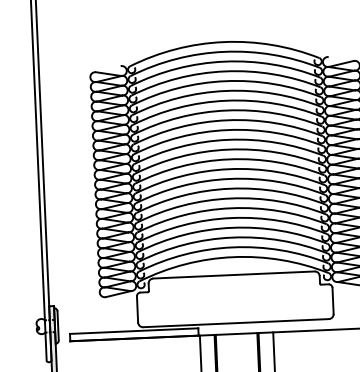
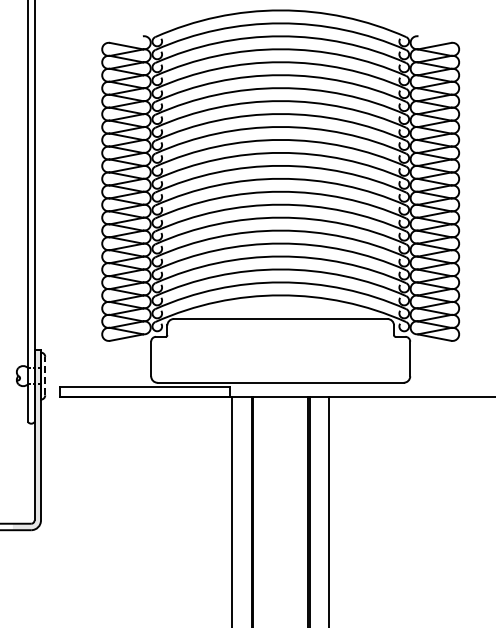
line: (58, 325) -> (45, 375), solid -> dashed

